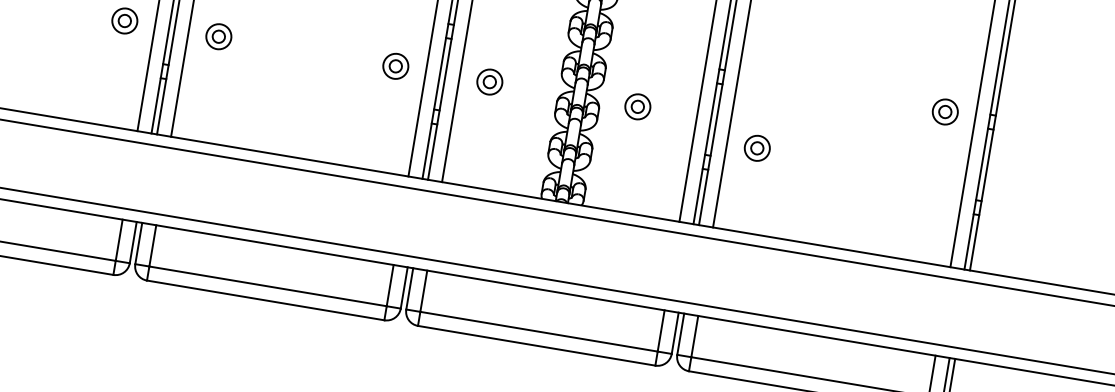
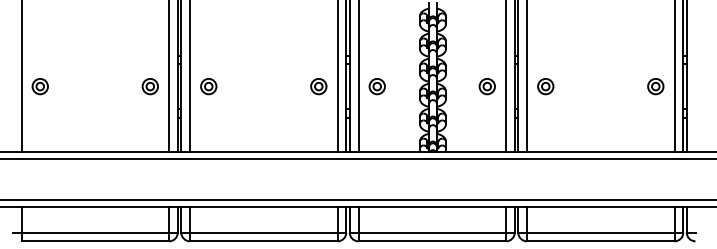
part: (636, 106) -> (486, 86), moved
part: (944, 111) -> (655, 86), moved
part: (756, 148) -> (545, 86), moved

